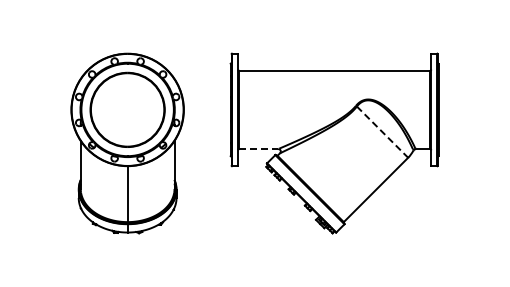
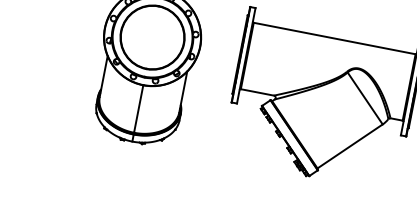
line: (382, 132) -> (365, 98), dashed -> solid
line: (258, 149) -> (257, 92), dashed -> solid

